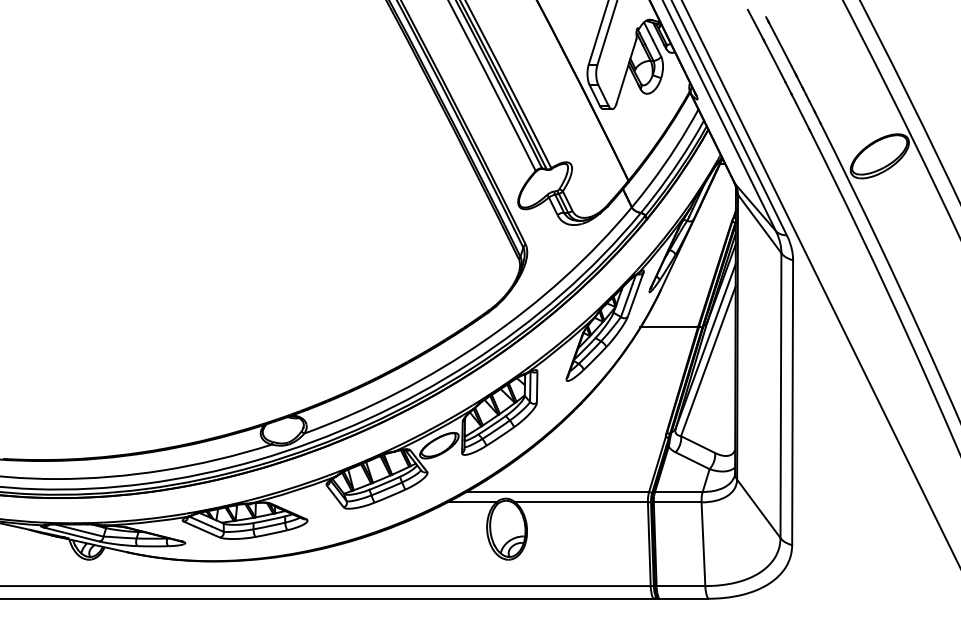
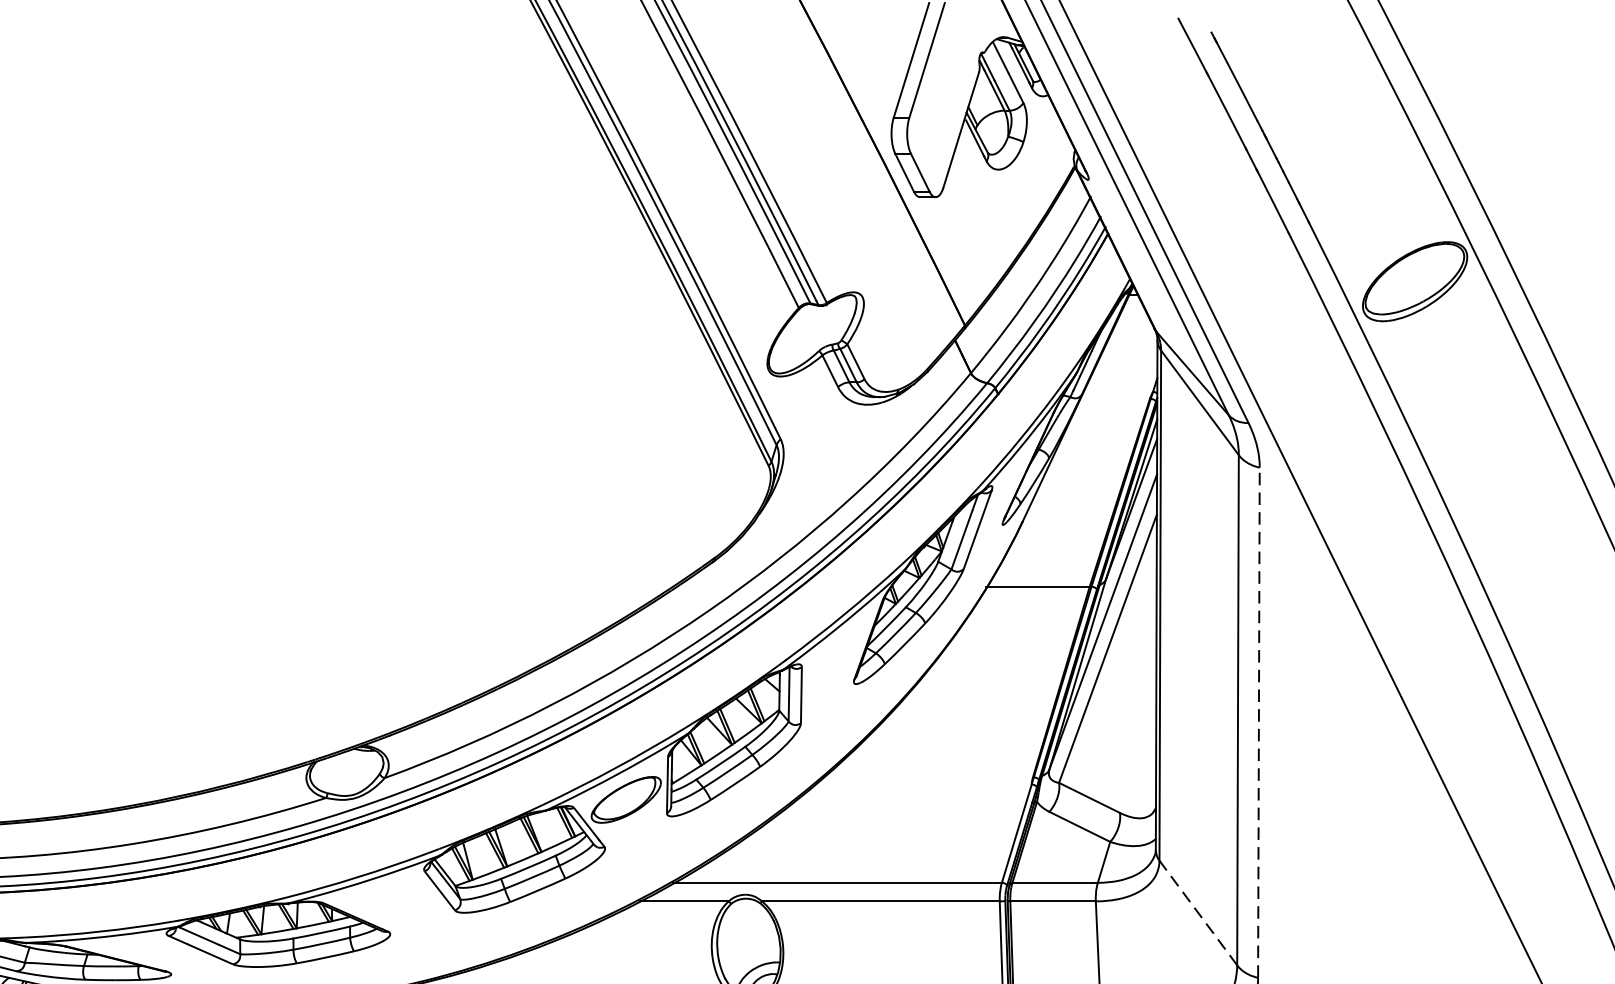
line: (792, 402) -> (1258, 722), solid -> dashed
line: (758, 508) -> (1197, 912), solid -> dashed

